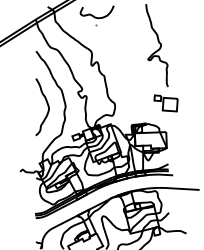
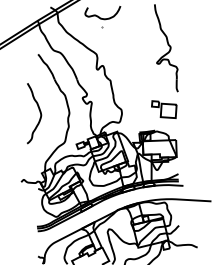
part: (165, 103) -> (163, 109), moved
curve: (47, 106) -> (39, 112), moved

